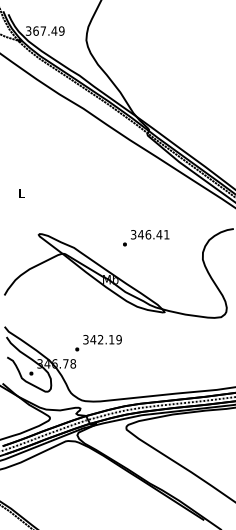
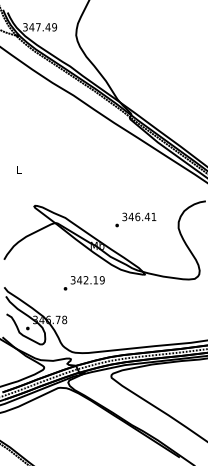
text: (35, 30) -> (31, 26), 367.49 -> 347.49
text: (146, 238) -> (136, 220), moved
text: (98, 343) -> (84, 283), moved

